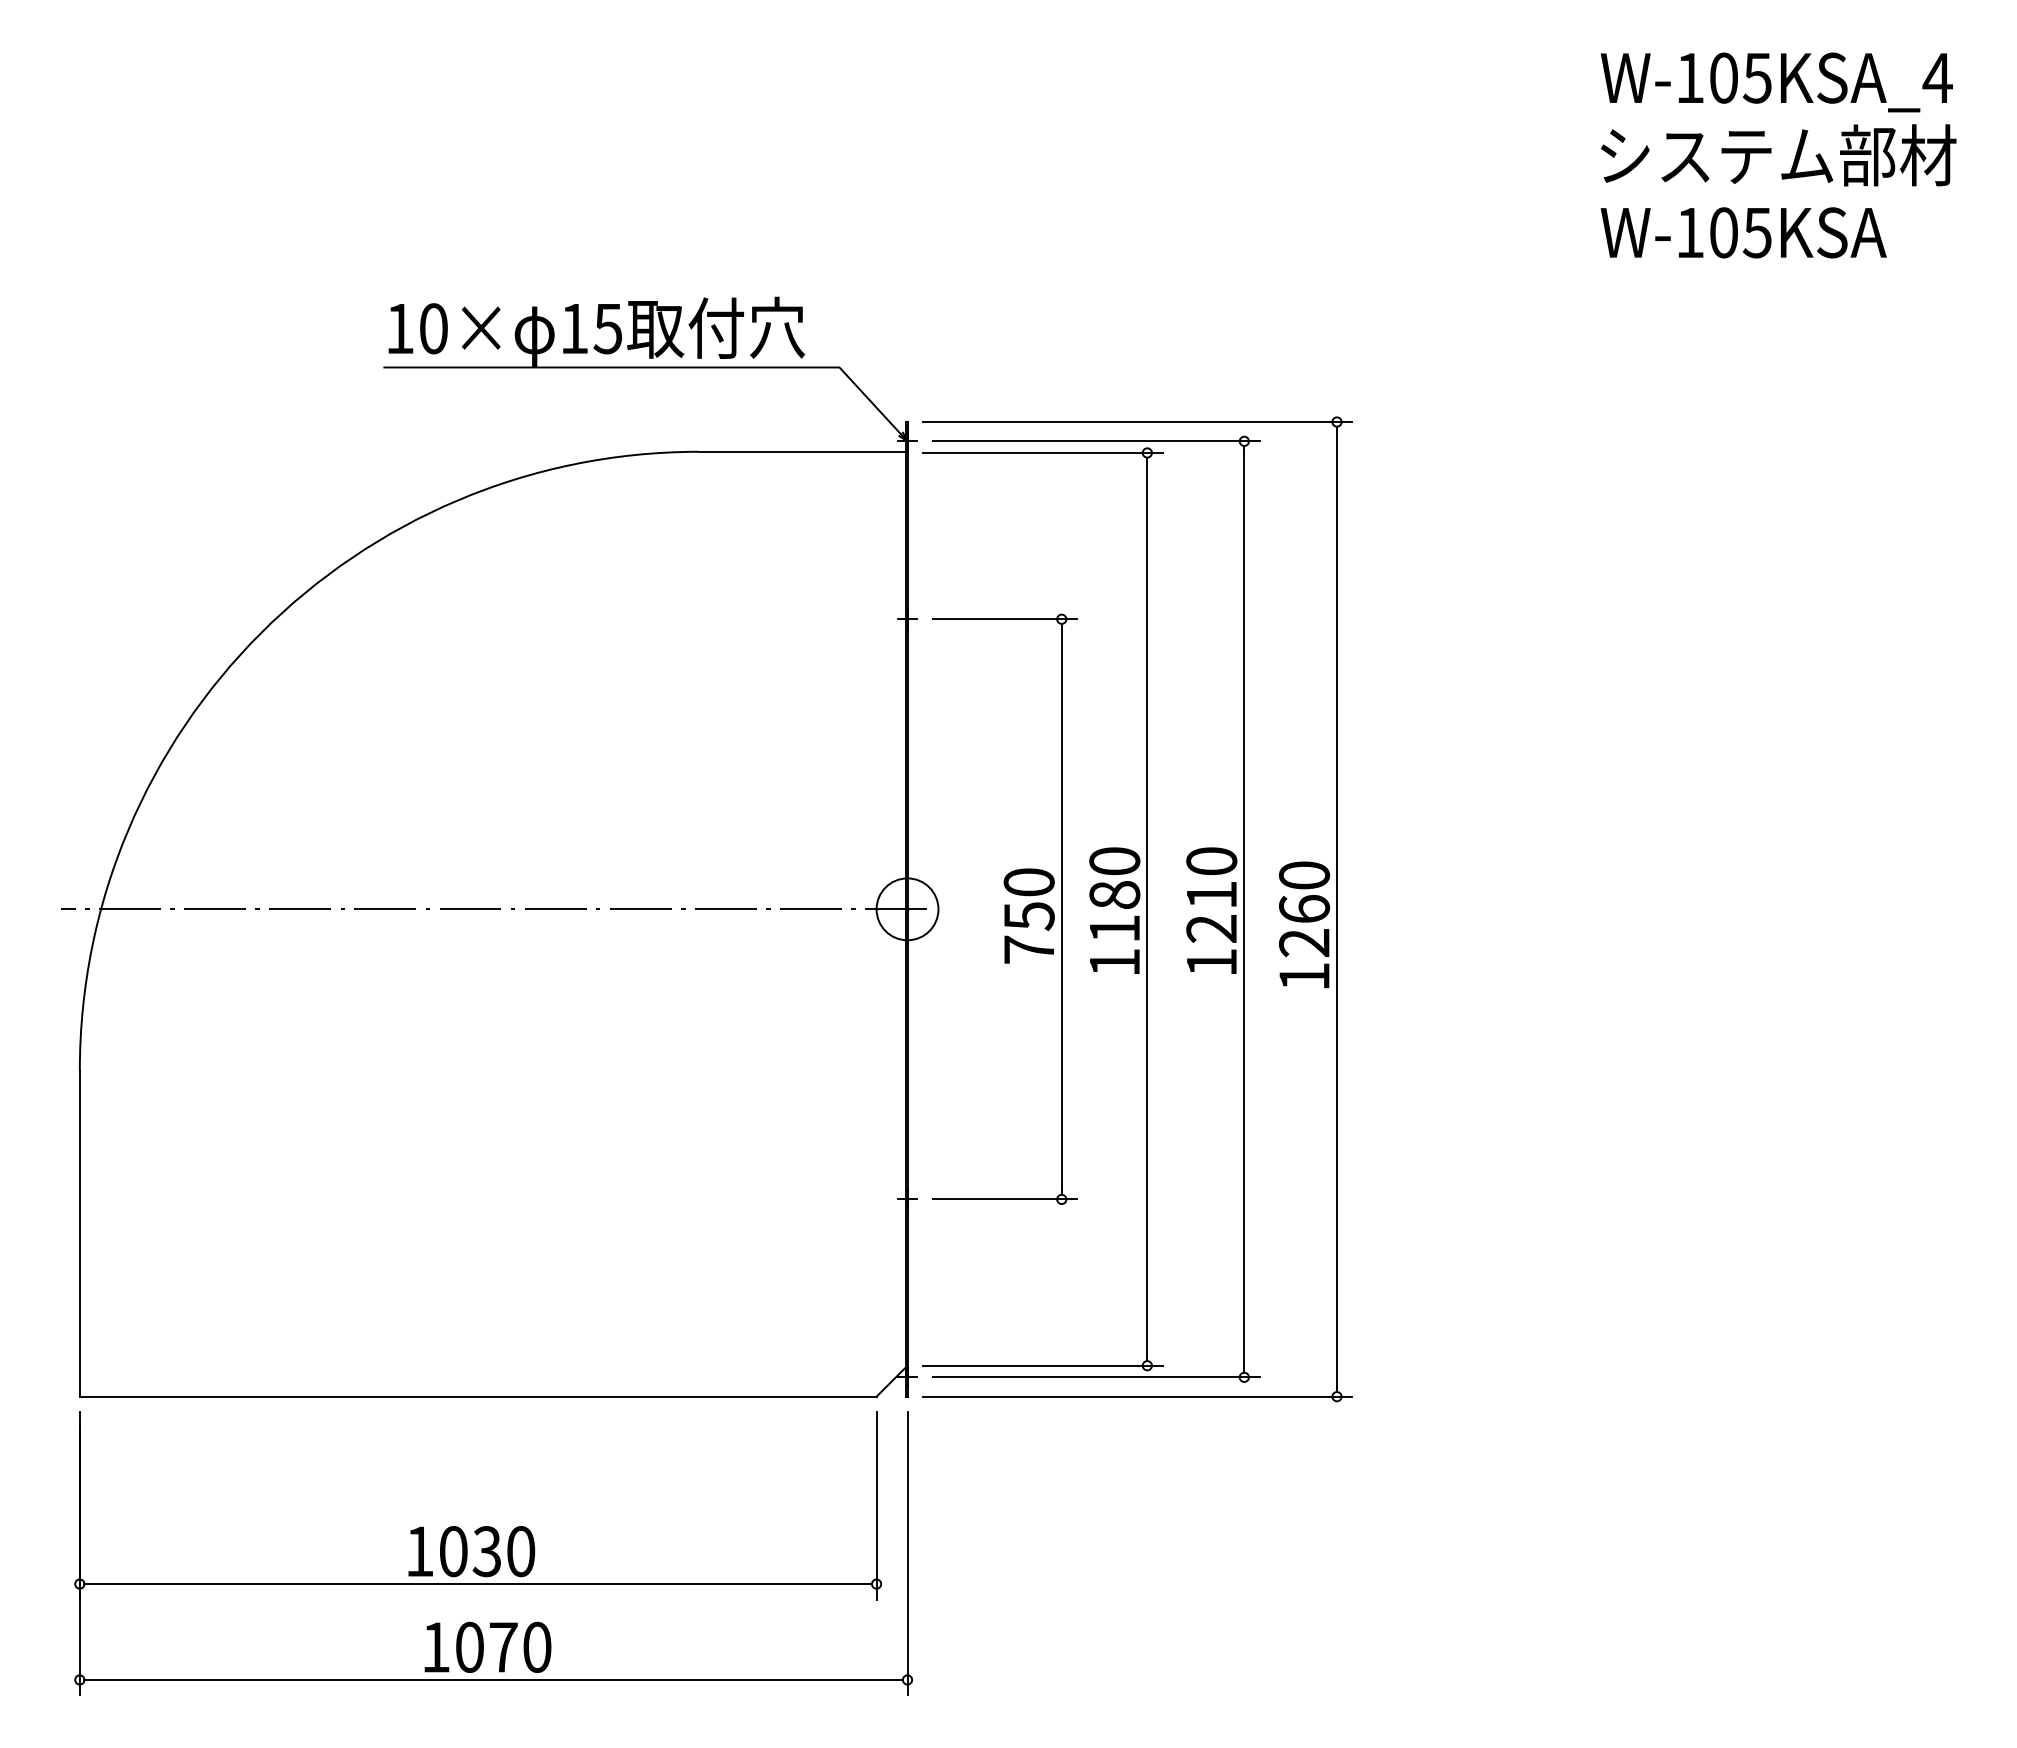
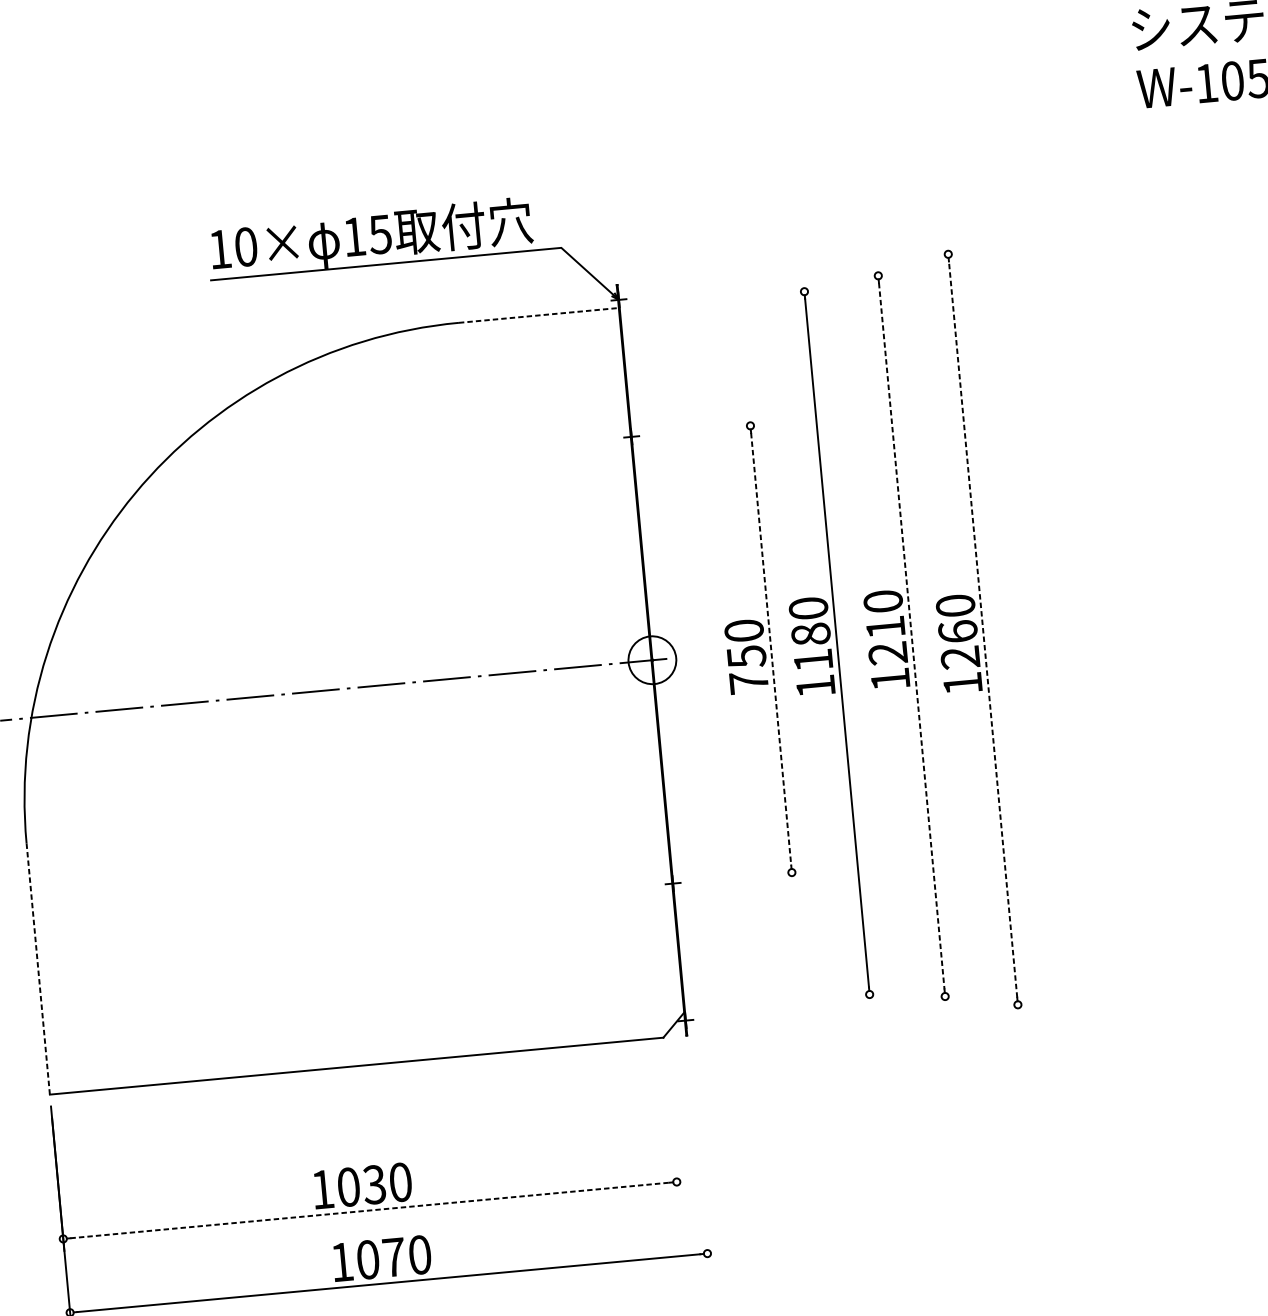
line: (1137, 422) -> (794, 268), removed
line: (1095, 441) -> (763, 286), removed
line: (802, 451) -> (538, 315), solid -> dashed
line: (1042, 452) -> (723, 298), removed
line: (1004, 619) -> (706, 430), removed
line: (1337, 908) -> (983, 628), solid -> dashed
line: (1061, 909) -> (770, 649), solid -> dashed
line: (1244, 909) -> (911, 636), solid -> dashed
line: (1004, 1199) -> (747, 876), removed
line: (79, 1234) -> (38, 969), solid -> dashed
line: (1042, 1365) -> (788, 1001), removed
line: (1095, 1377) -> (830, 1007), removed
line: (1137, 1396) -> (864, 1018), removed
line: (876, 1505) -> (671, 1121), removed
line: (907, 1553) -> (698, 1156), removed
line: (478, 1584) -> (370, 1210), solid -> dashed

